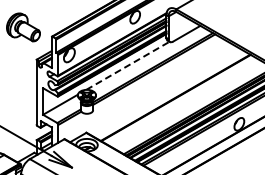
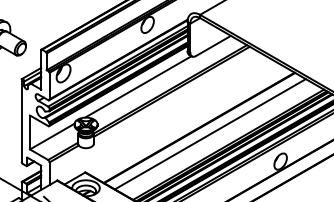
line: (128, 65) -> (139, 86), dashed -> solid
line: (184, 102) -> (210, 133), added

